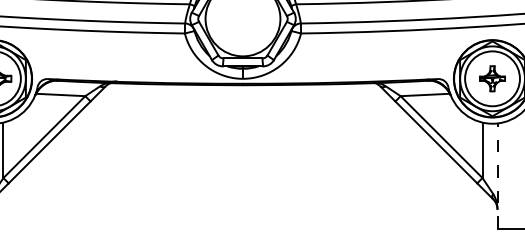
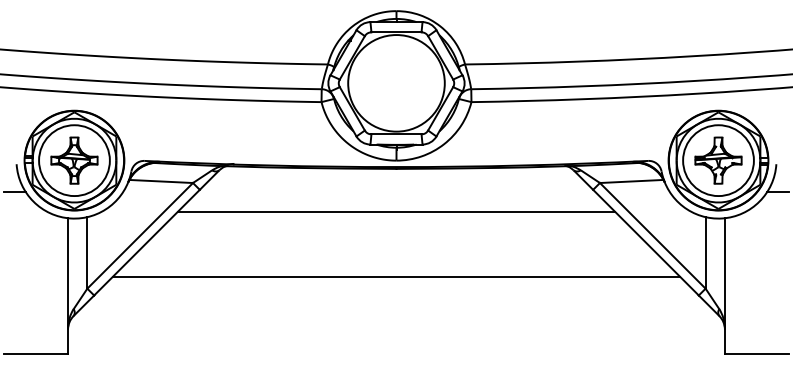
part: (492, 78) -> (718, 160), size x1.43
line: (242, 119) -> (396, 212), added
line: (242, 168) -> (396, 276), added
line: (497, 176) -> (724, 286), dashed -> solid

